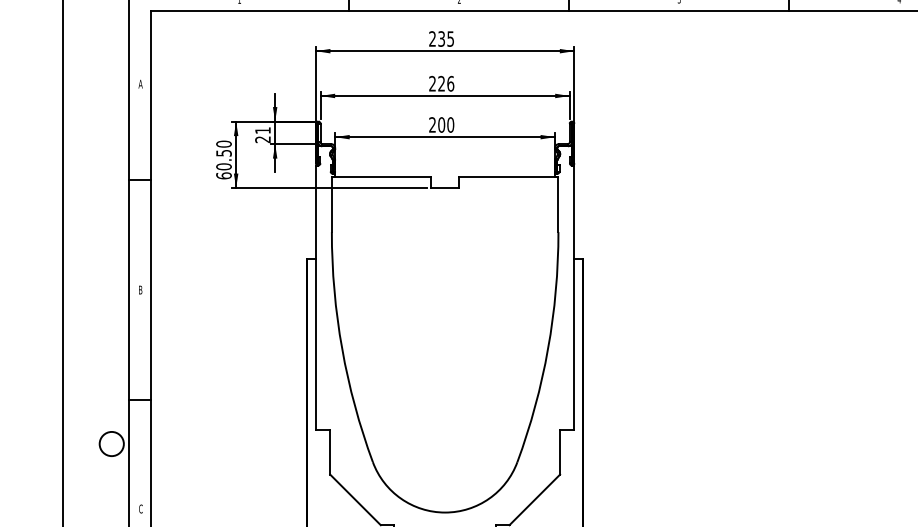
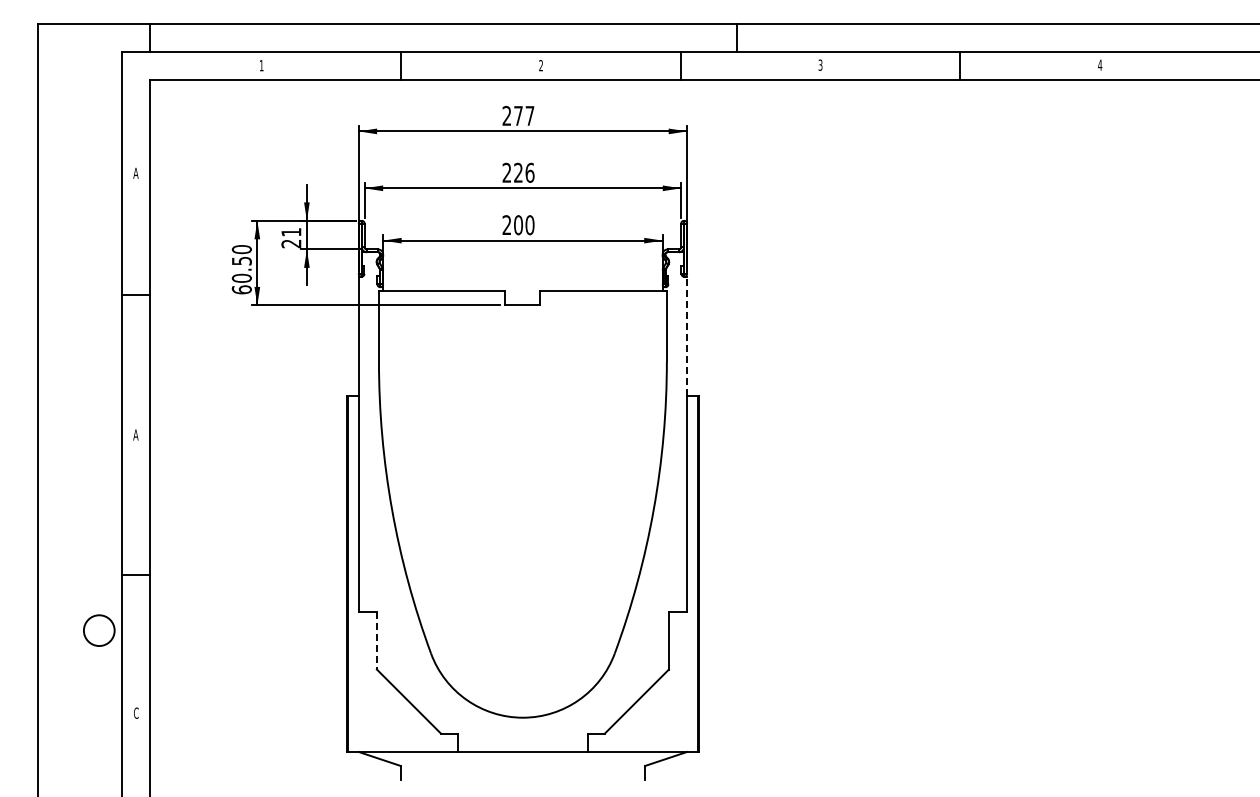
text: (446, 38) -> (524, 115), 235 -> 277
line: (574, 211) -> (687, 335), solid -> dashed
text: (140, 289) -> (135, 434), B -> A
line: (329, 451) -> (376, 640), solid -> dashed

